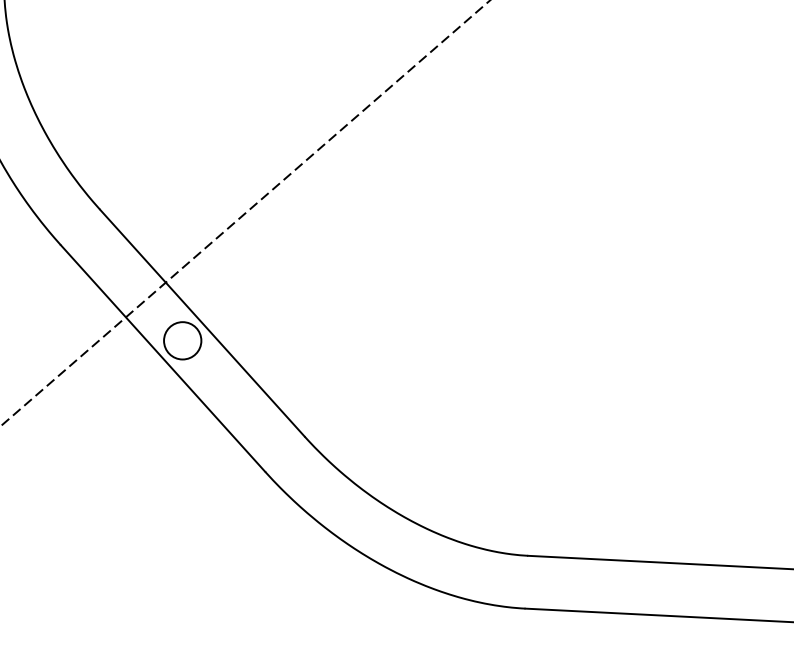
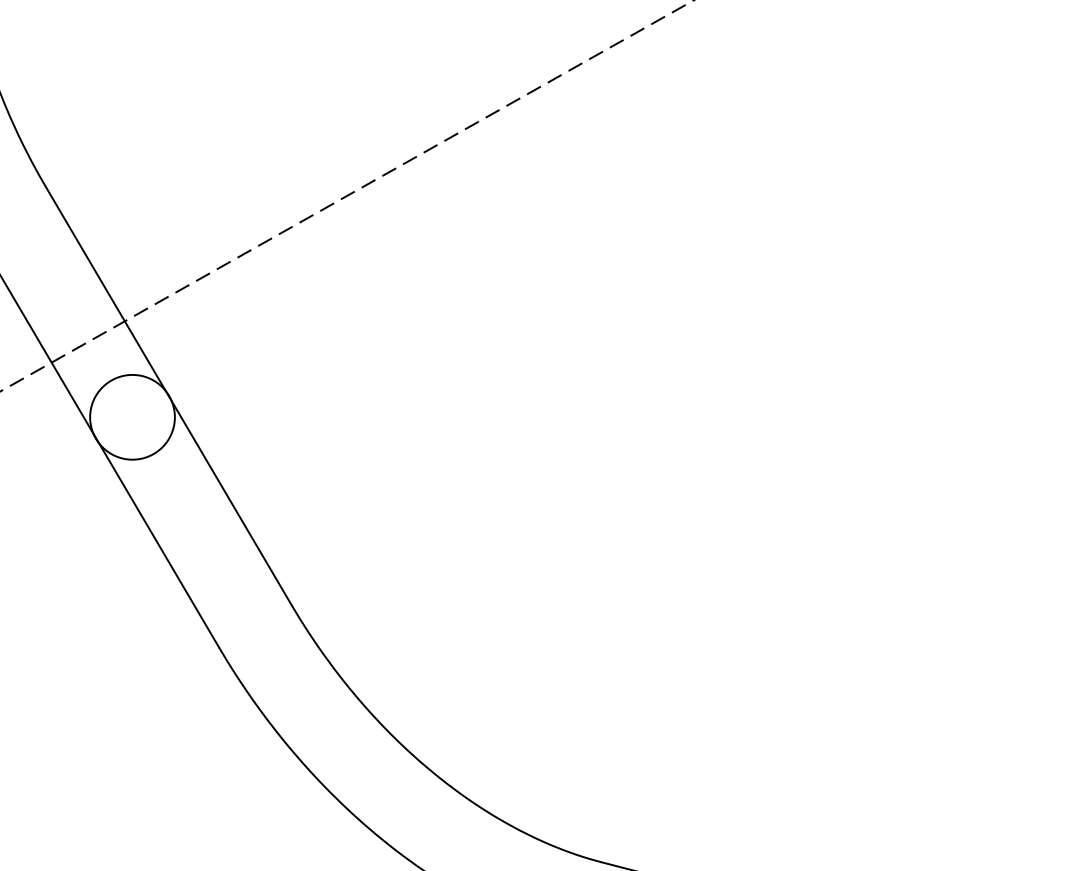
circle: (182, 340) -> (132, 416), size x1.43

